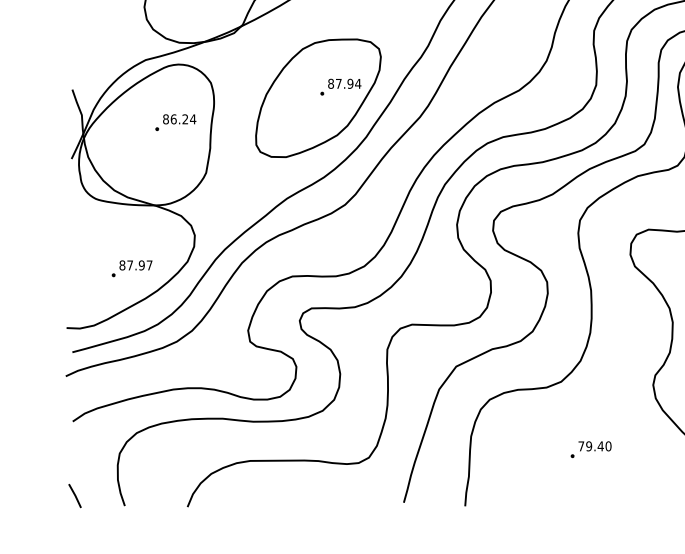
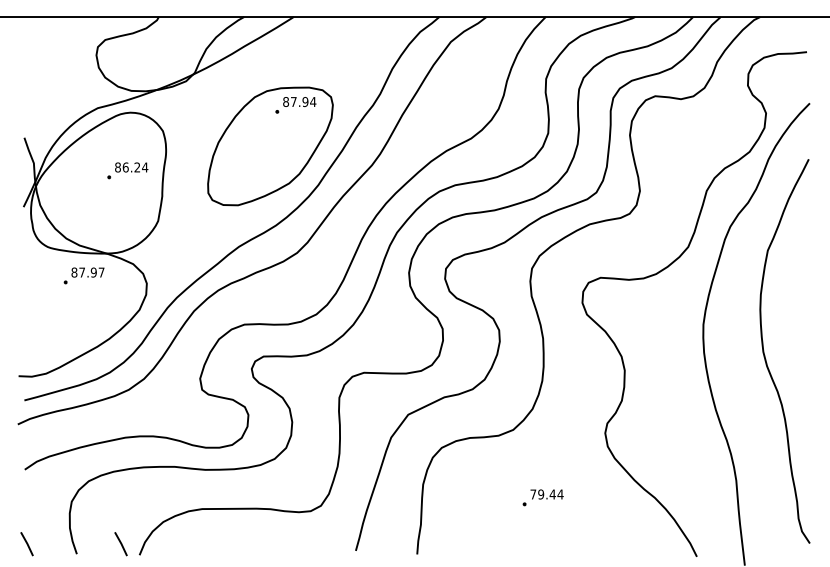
part: (340, 87) -> (295, 105), moved
part: (131, 268) -> (83, 275), moved
text: (608, 446) -> (560, 494), 79.40 -> 79.44
line: (168, 496) -> (120, 544), added

